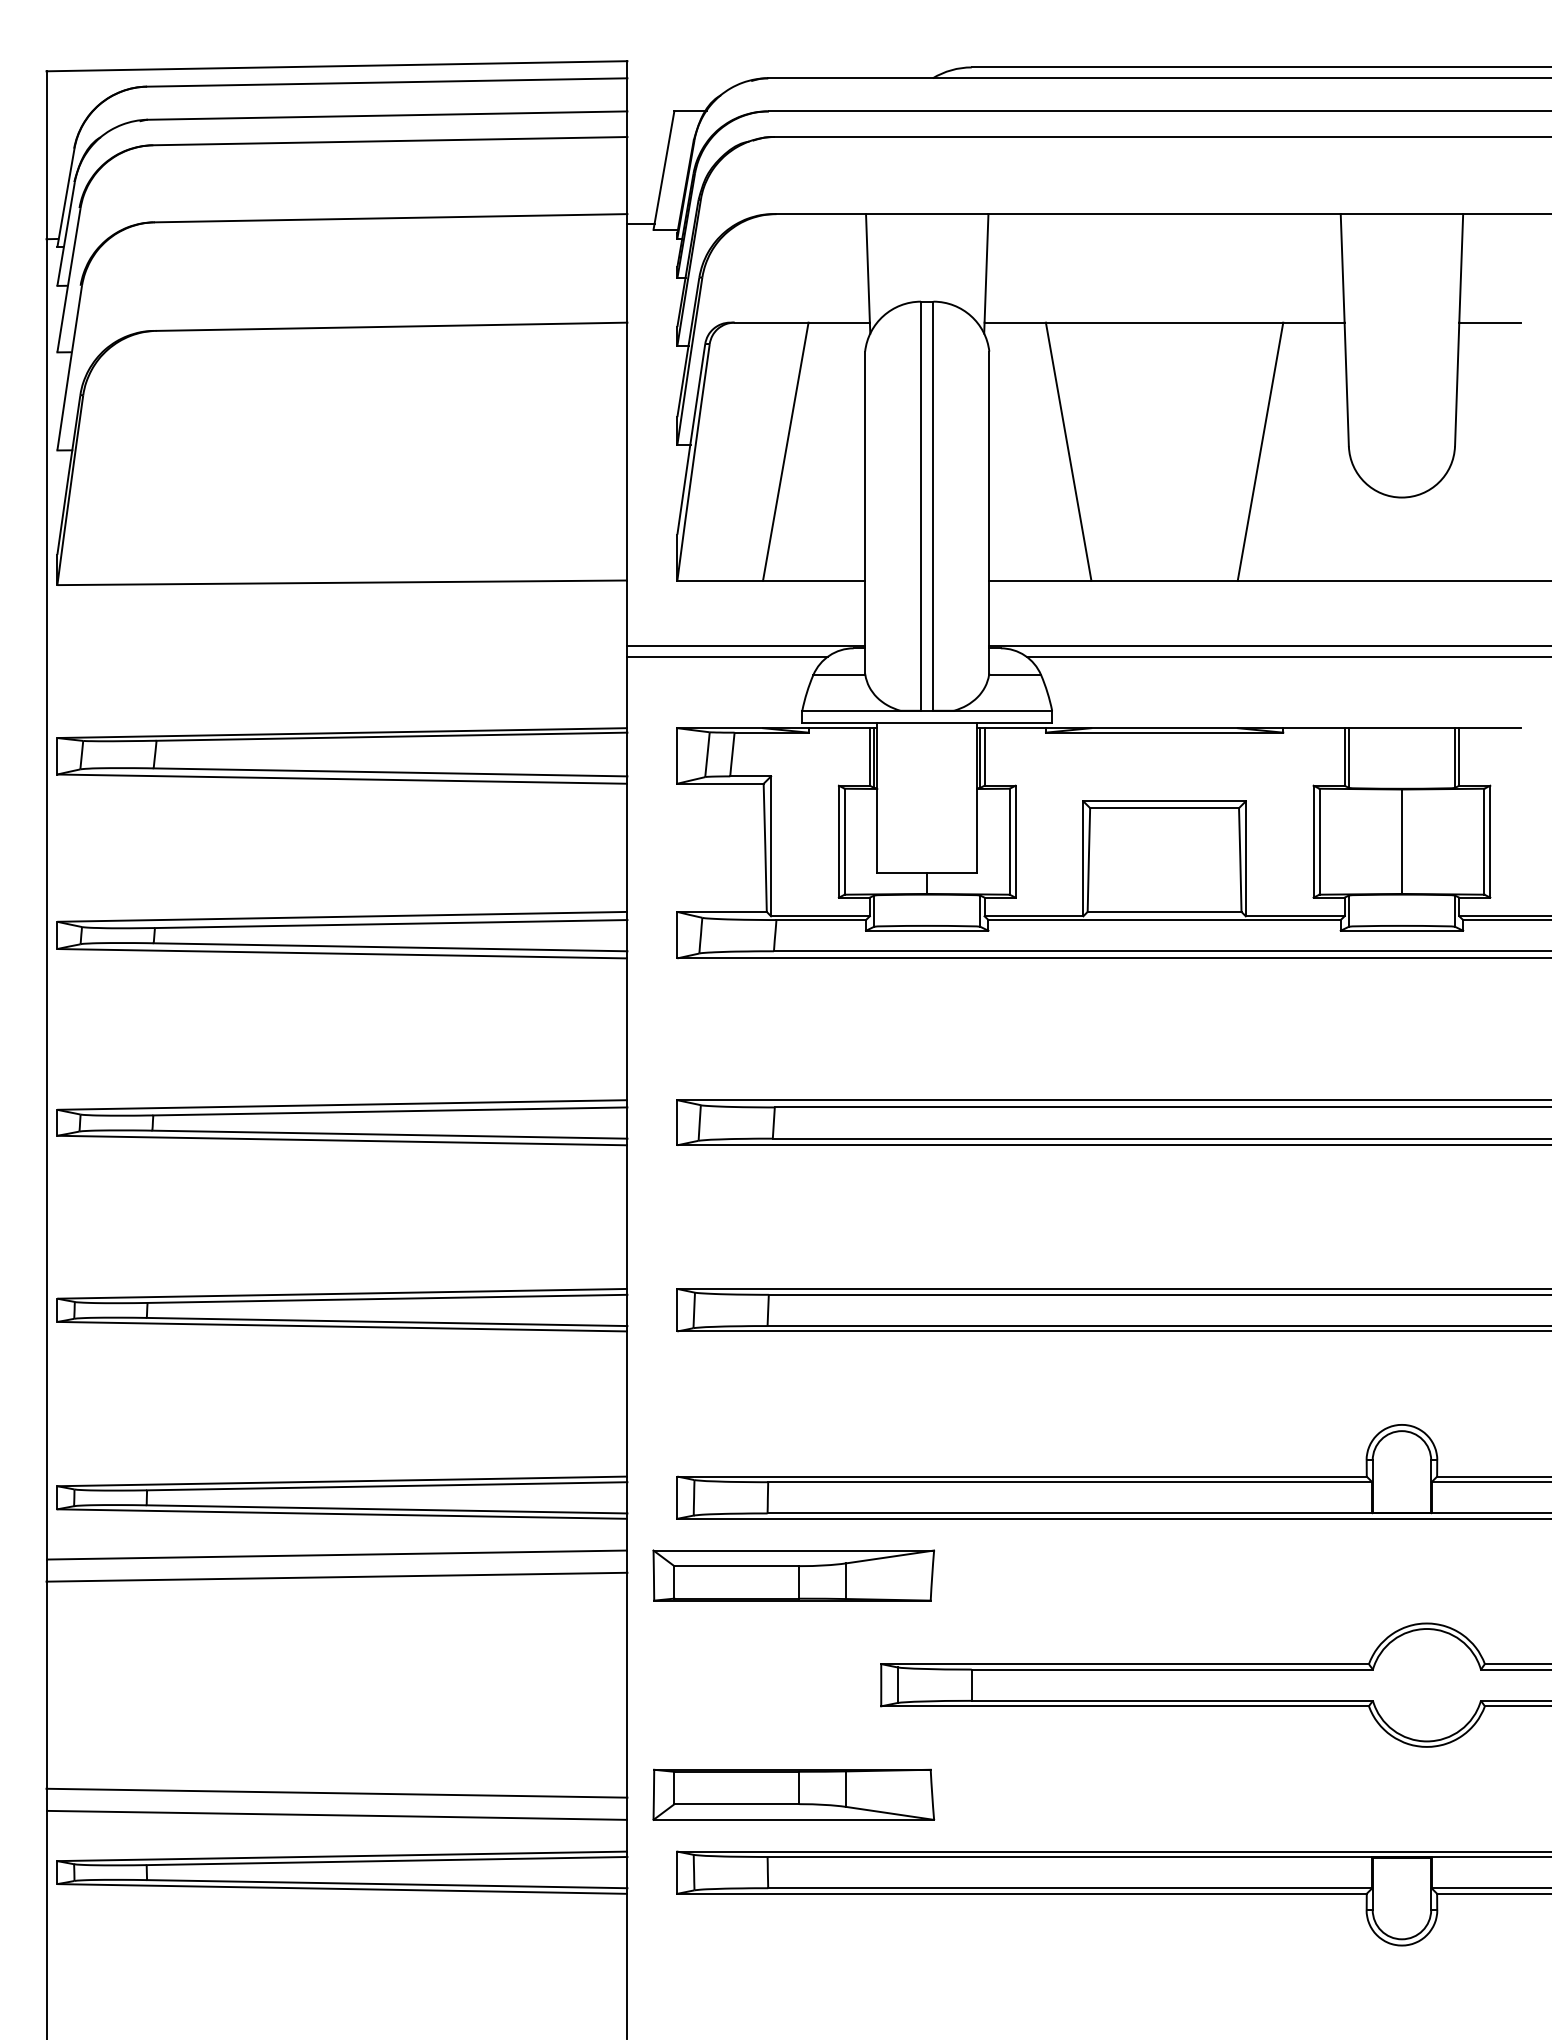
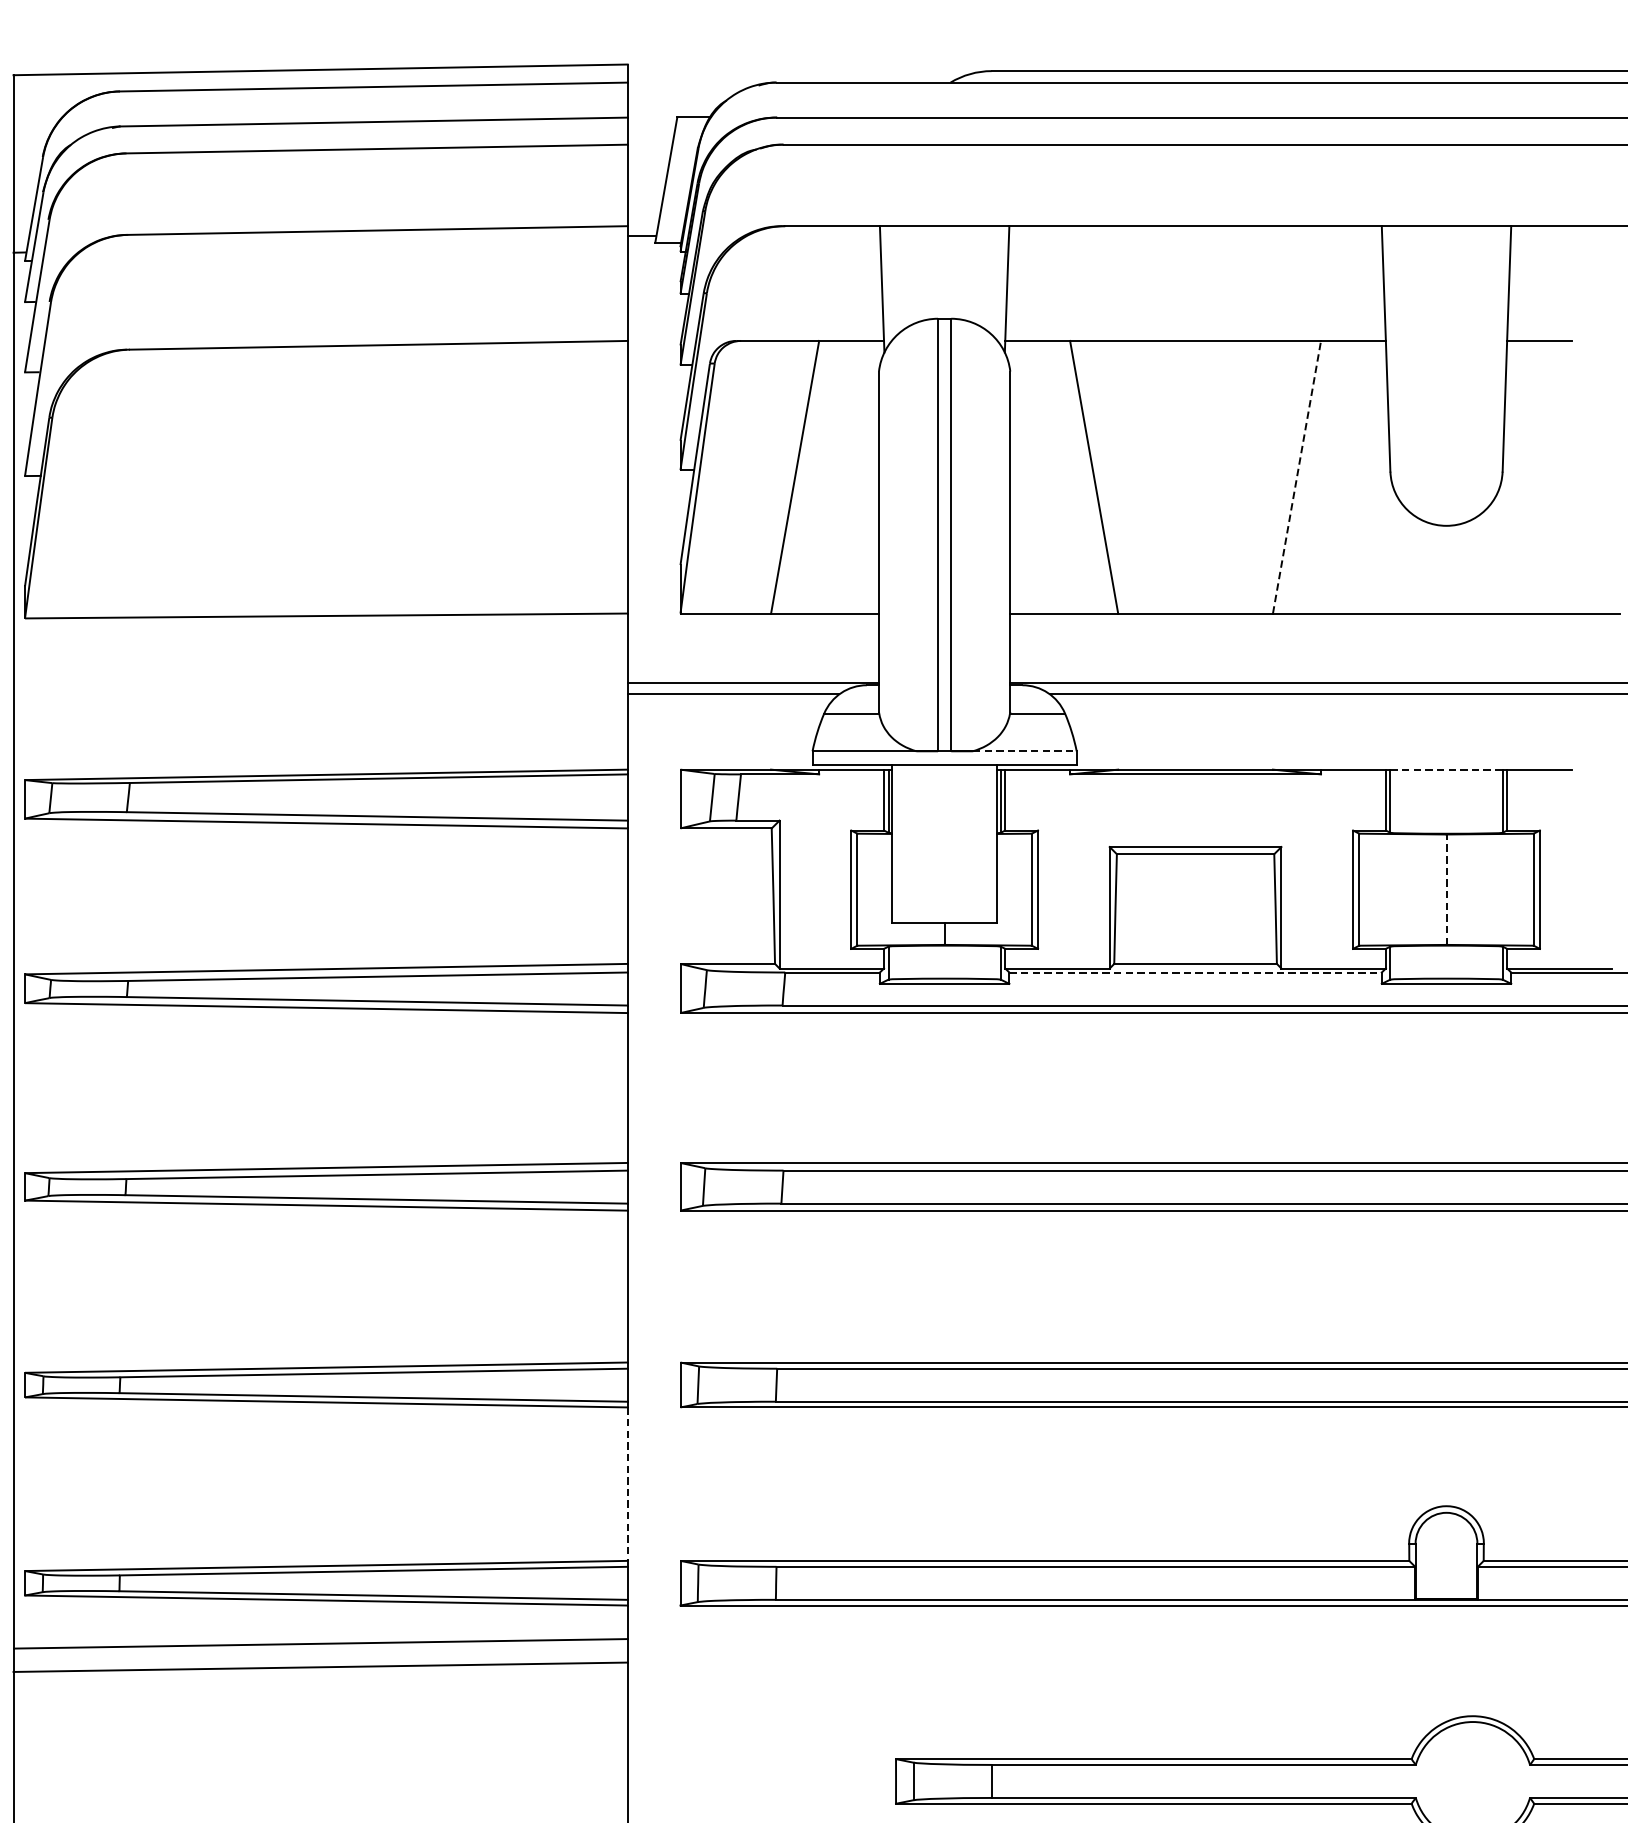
line: (1260, 451) -> (1296, 477), solid -> dashed
line: (1003, 710) -> (1025, 750), solid -> dashed
line: (1402, 728) -> (1447, 770), solid -> dashed
line: (1401, 841) -> (1446, 889), solid -> dashed
line: (1165, 920) -> (1196, 972), solid -> dashed
line: (627, 1404) -> (627, 1484), solid -> dashed
part: (793, 1575) -> (803, 1665), removed

